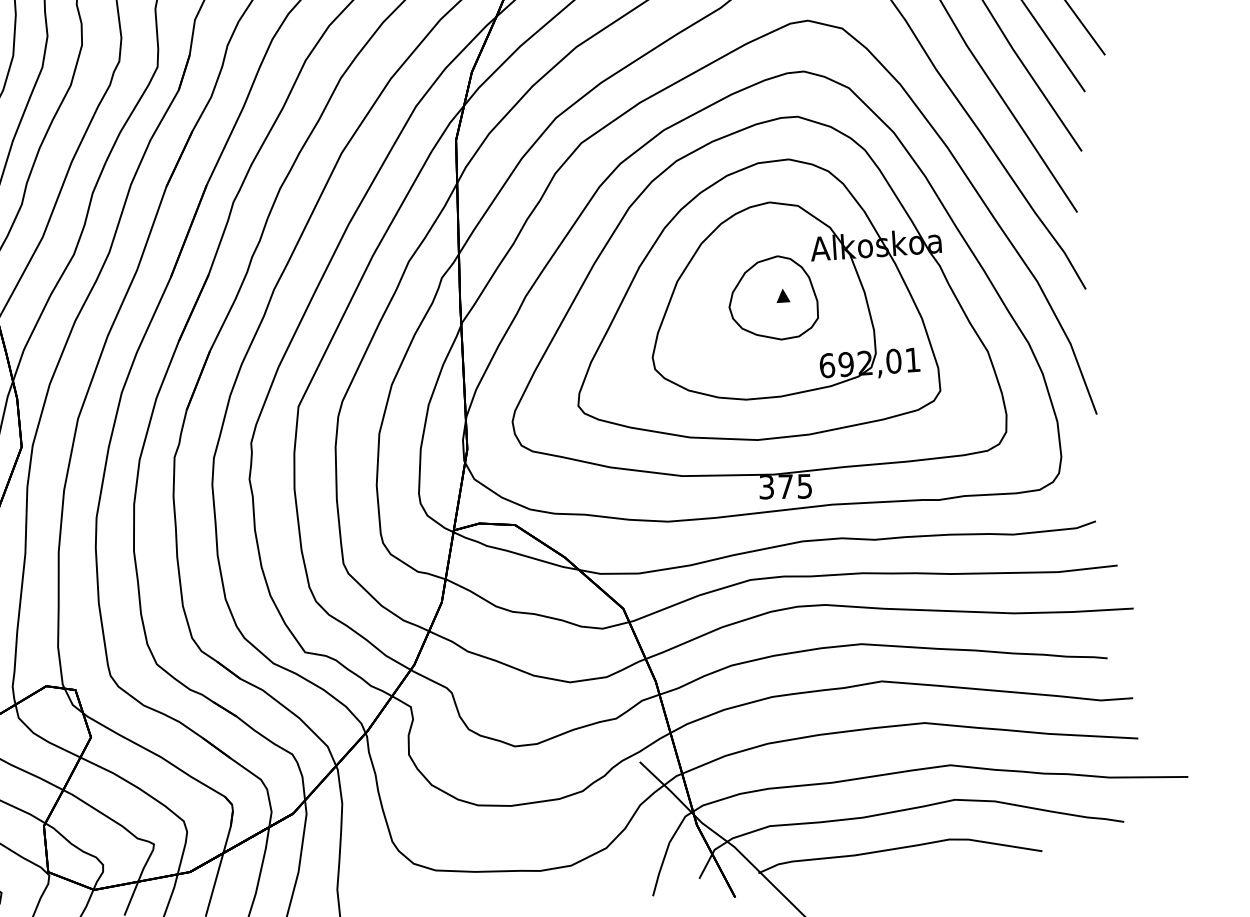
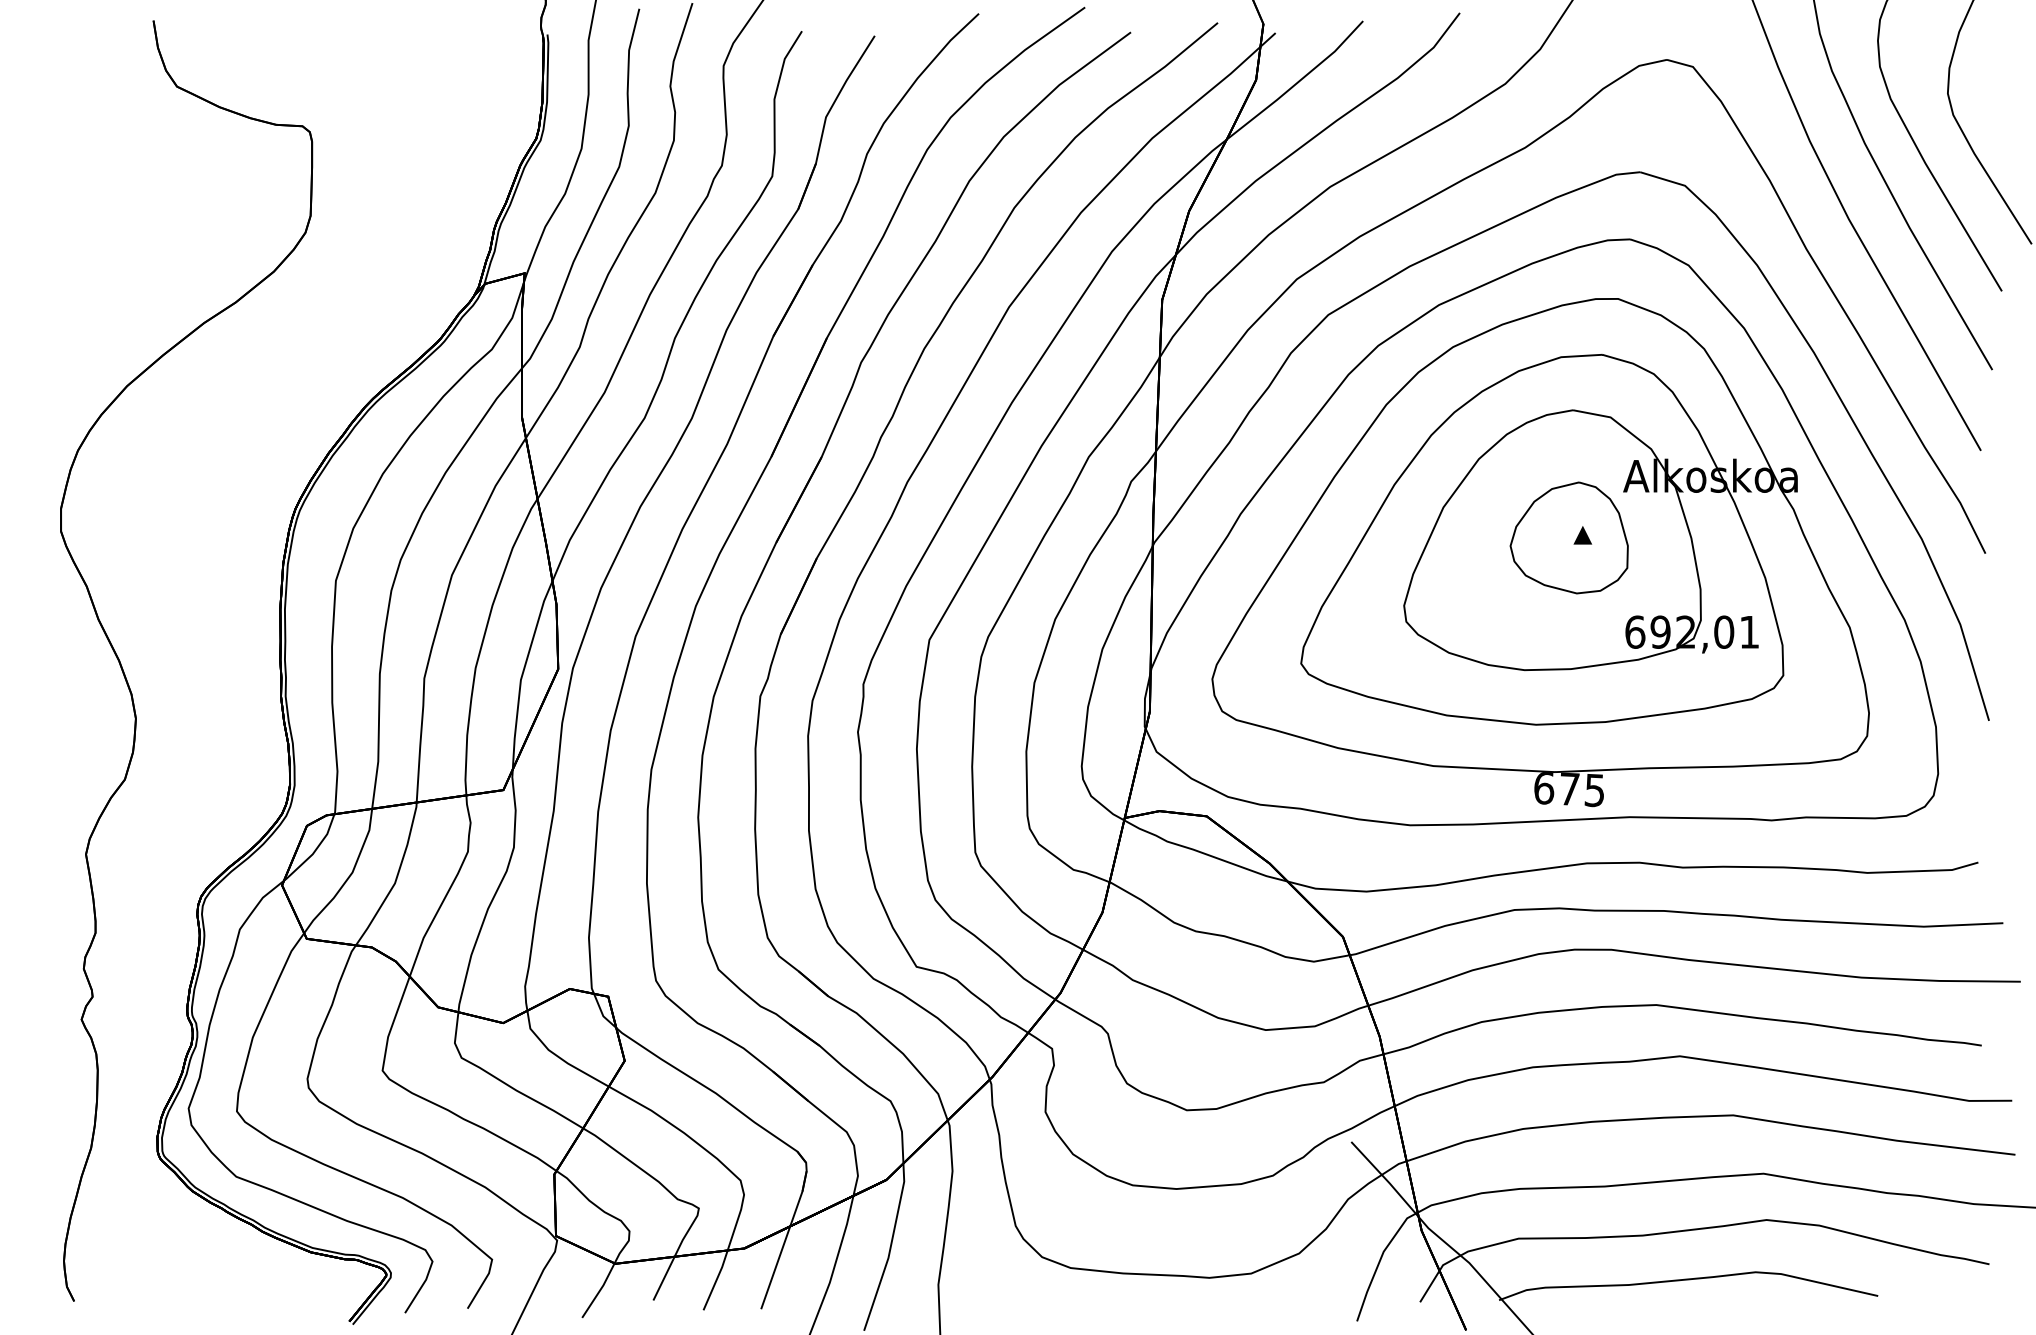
text: (766, 487) -> (1544, 788), 375 -> 675

